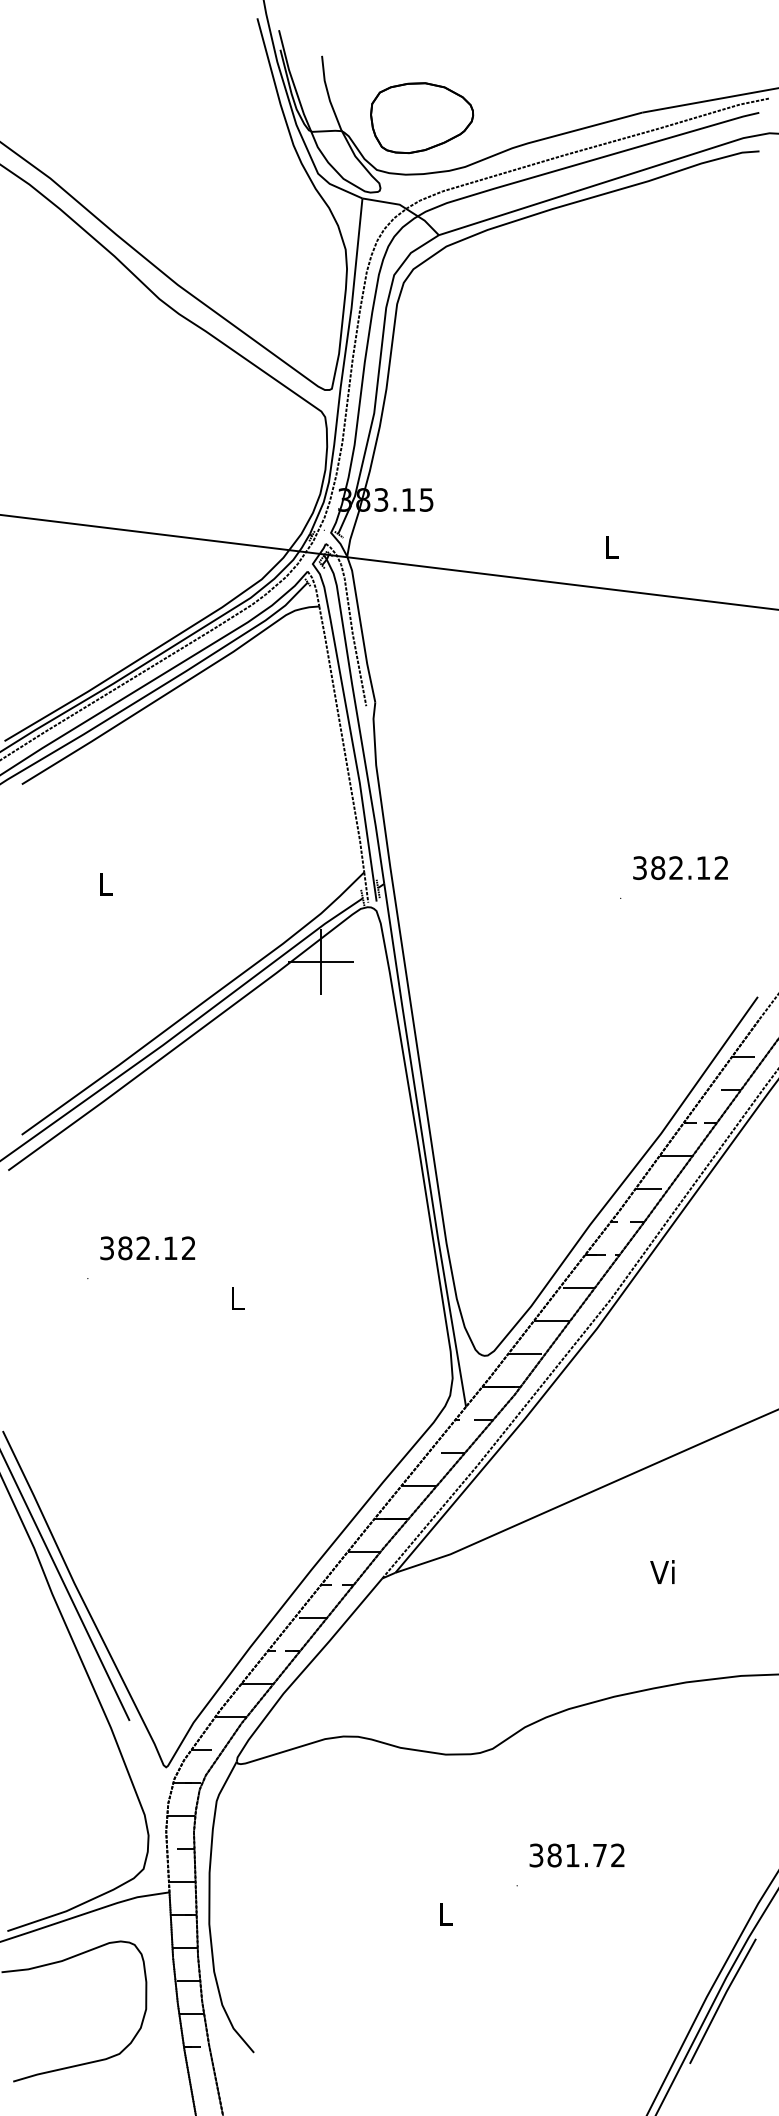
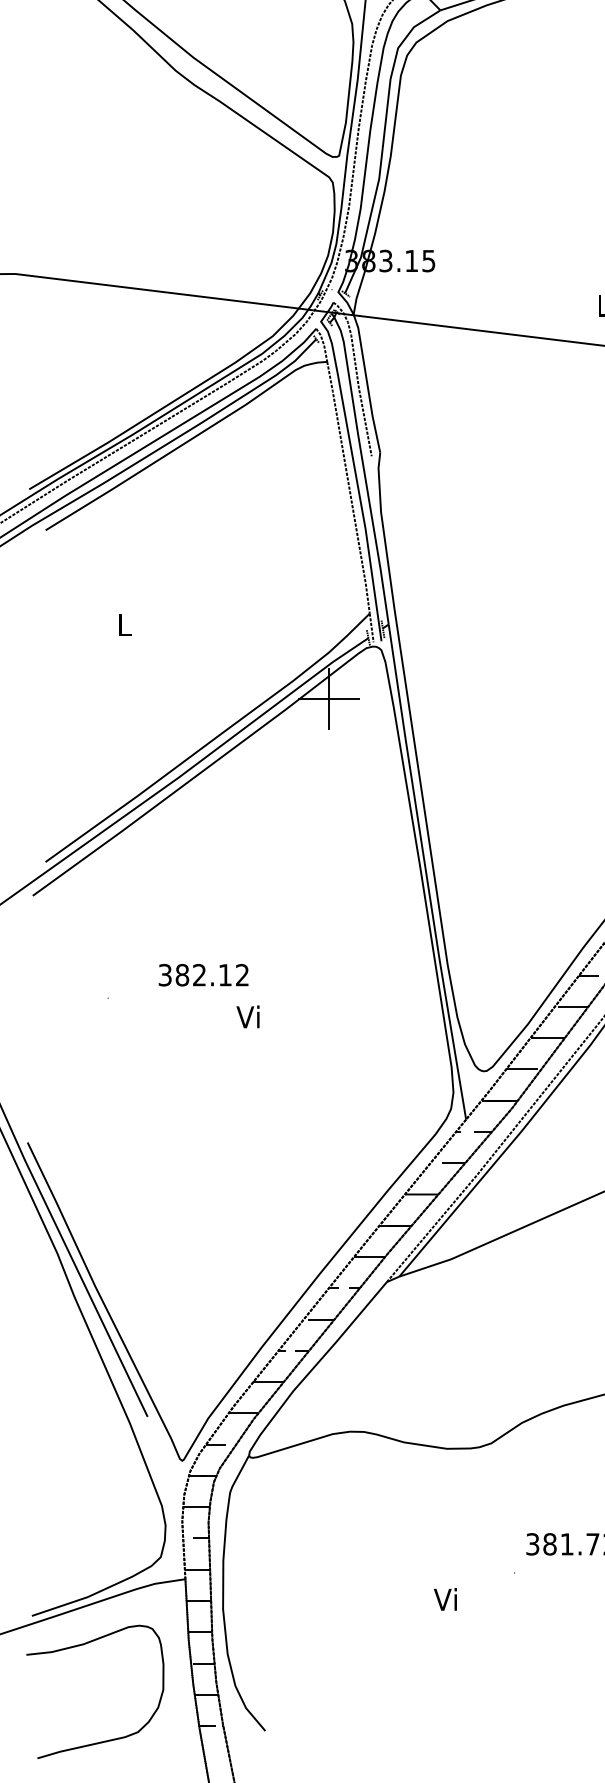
text: (147, 1248) -> (203, 975), moved
text: (235, 1298) -> (247, 1017), L -> Vi
text: (444, 1913) -> (445, 1599), L -> Vi

